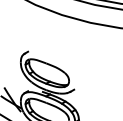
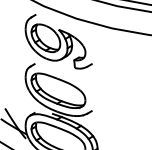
part: (47, 33) -> (58, 41), added

